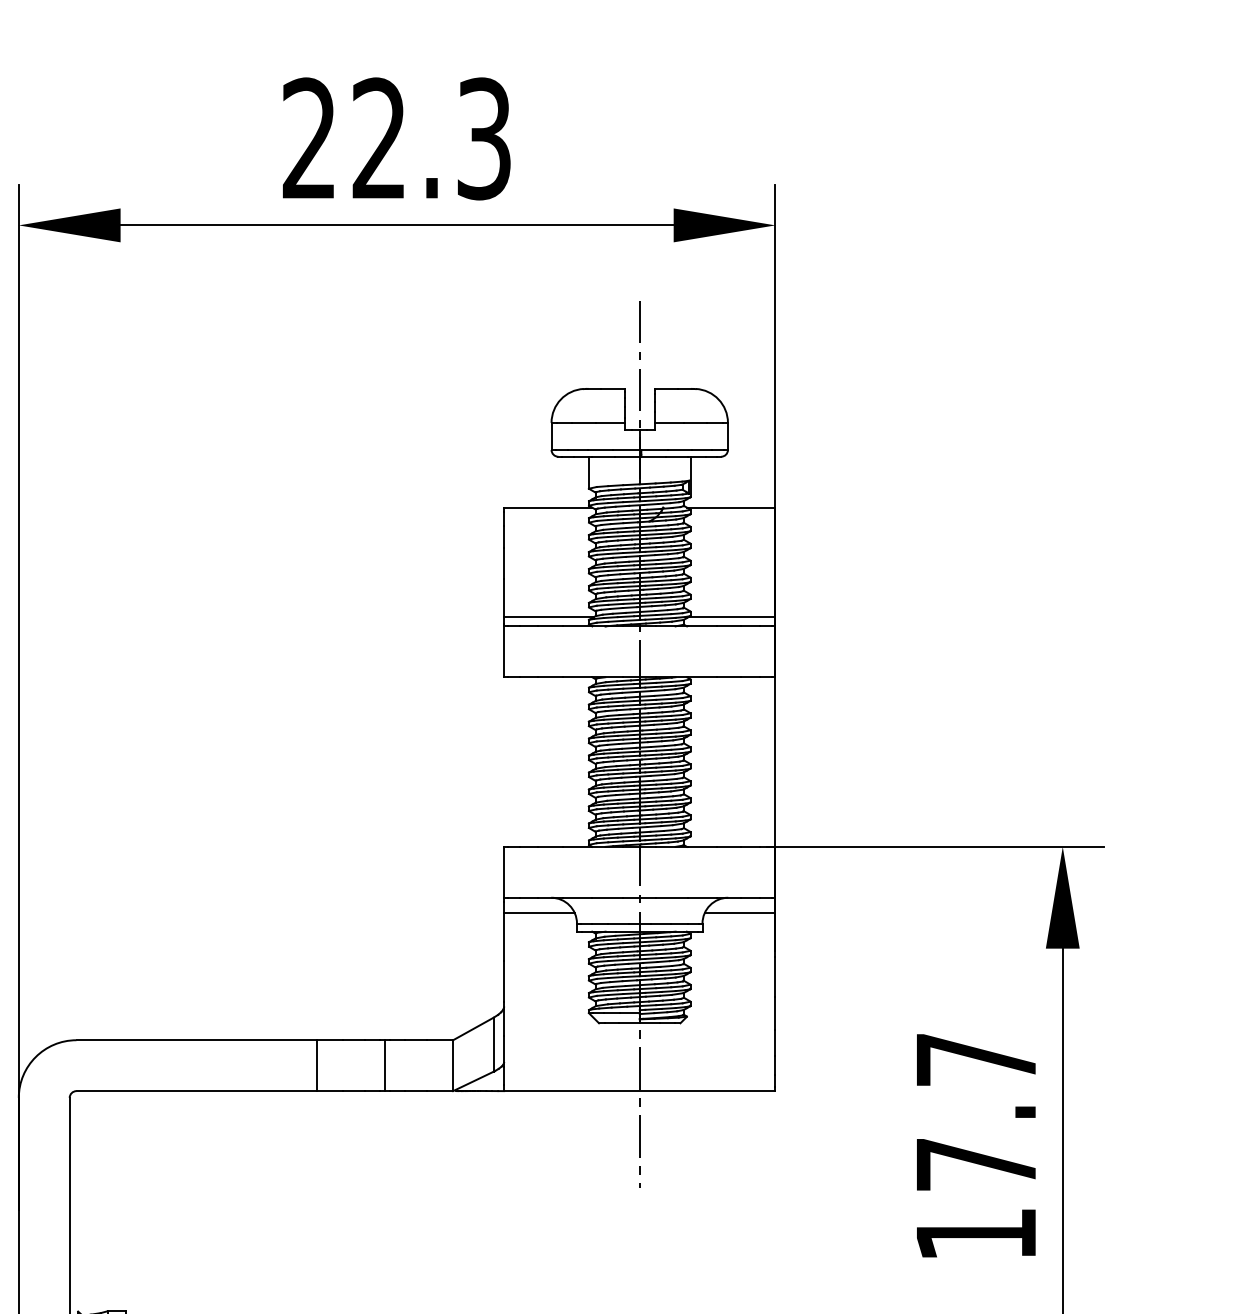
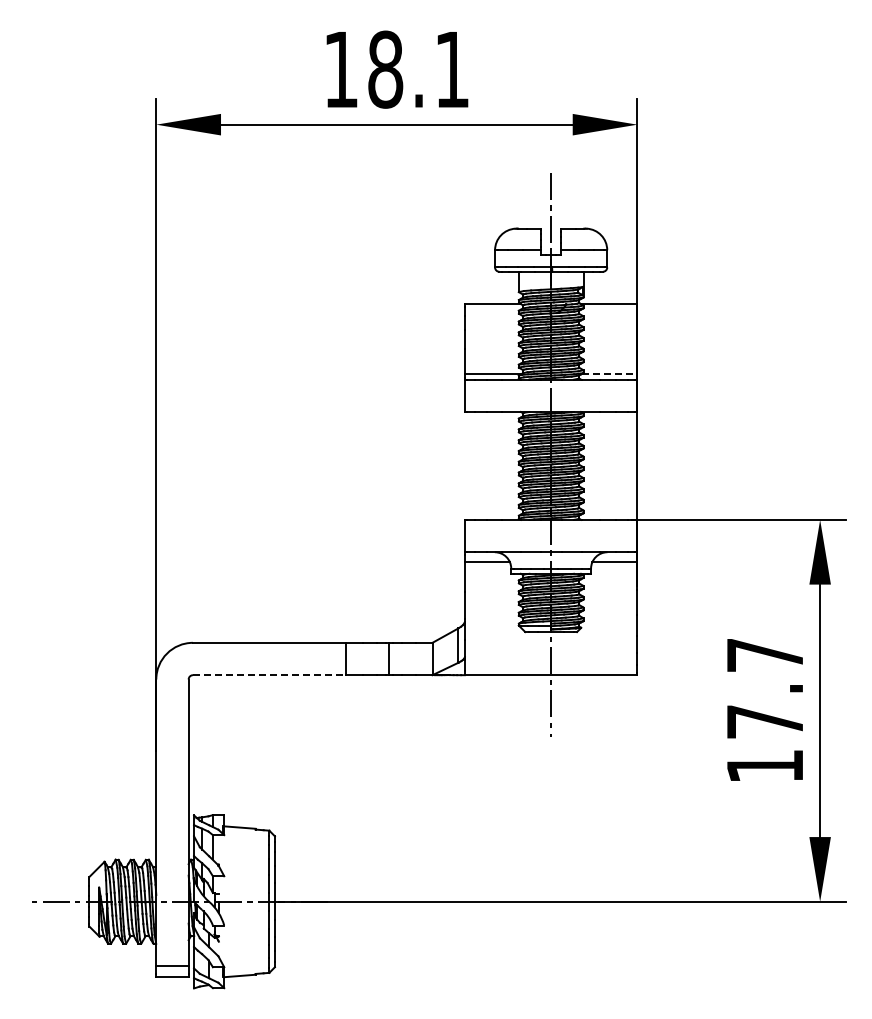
text: (396, 138) -> (396, 69), 22.3 -> 18.1
line: (733, 616) -> (610, 373), solid -> dashed
line: (196, 1091) -> (269, 675), solid -> dashed

